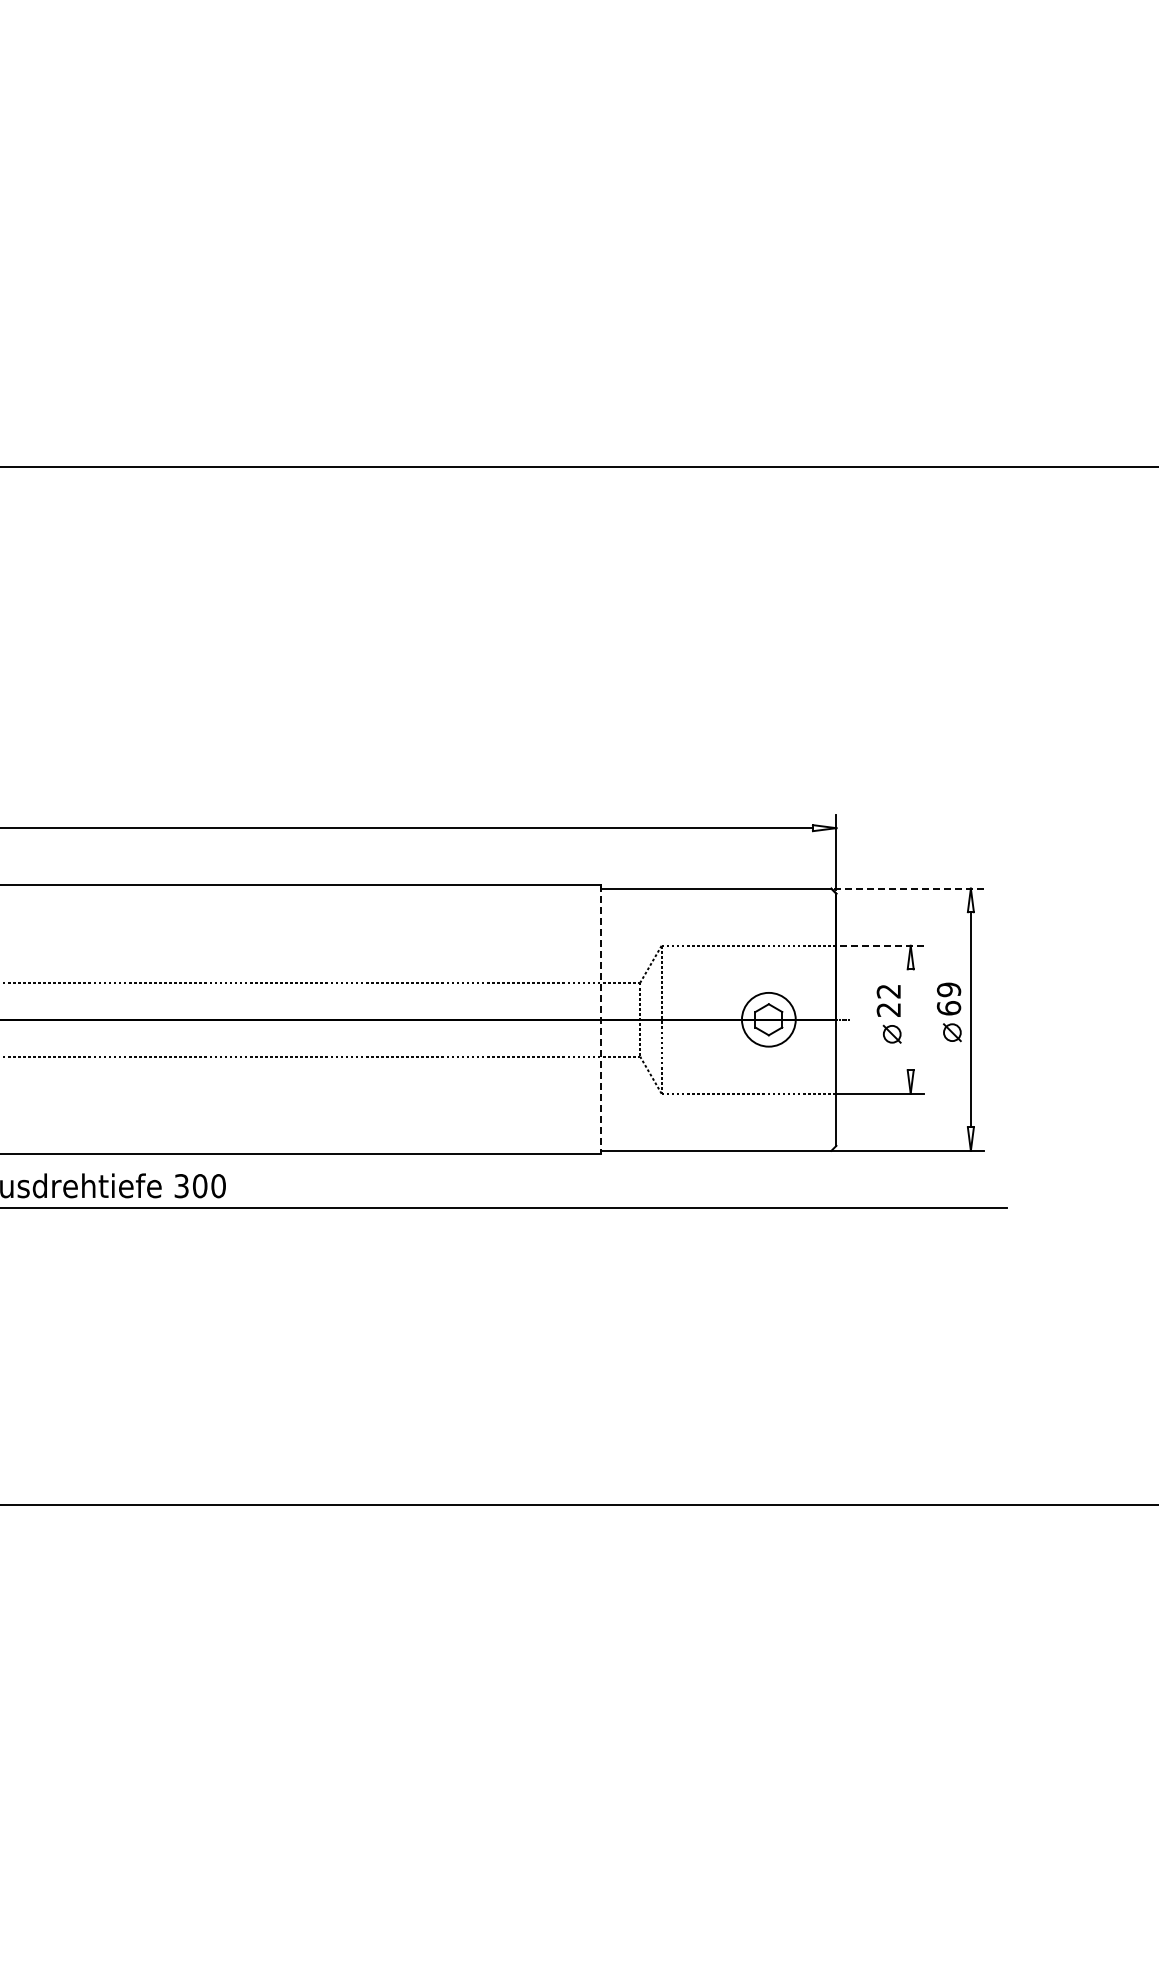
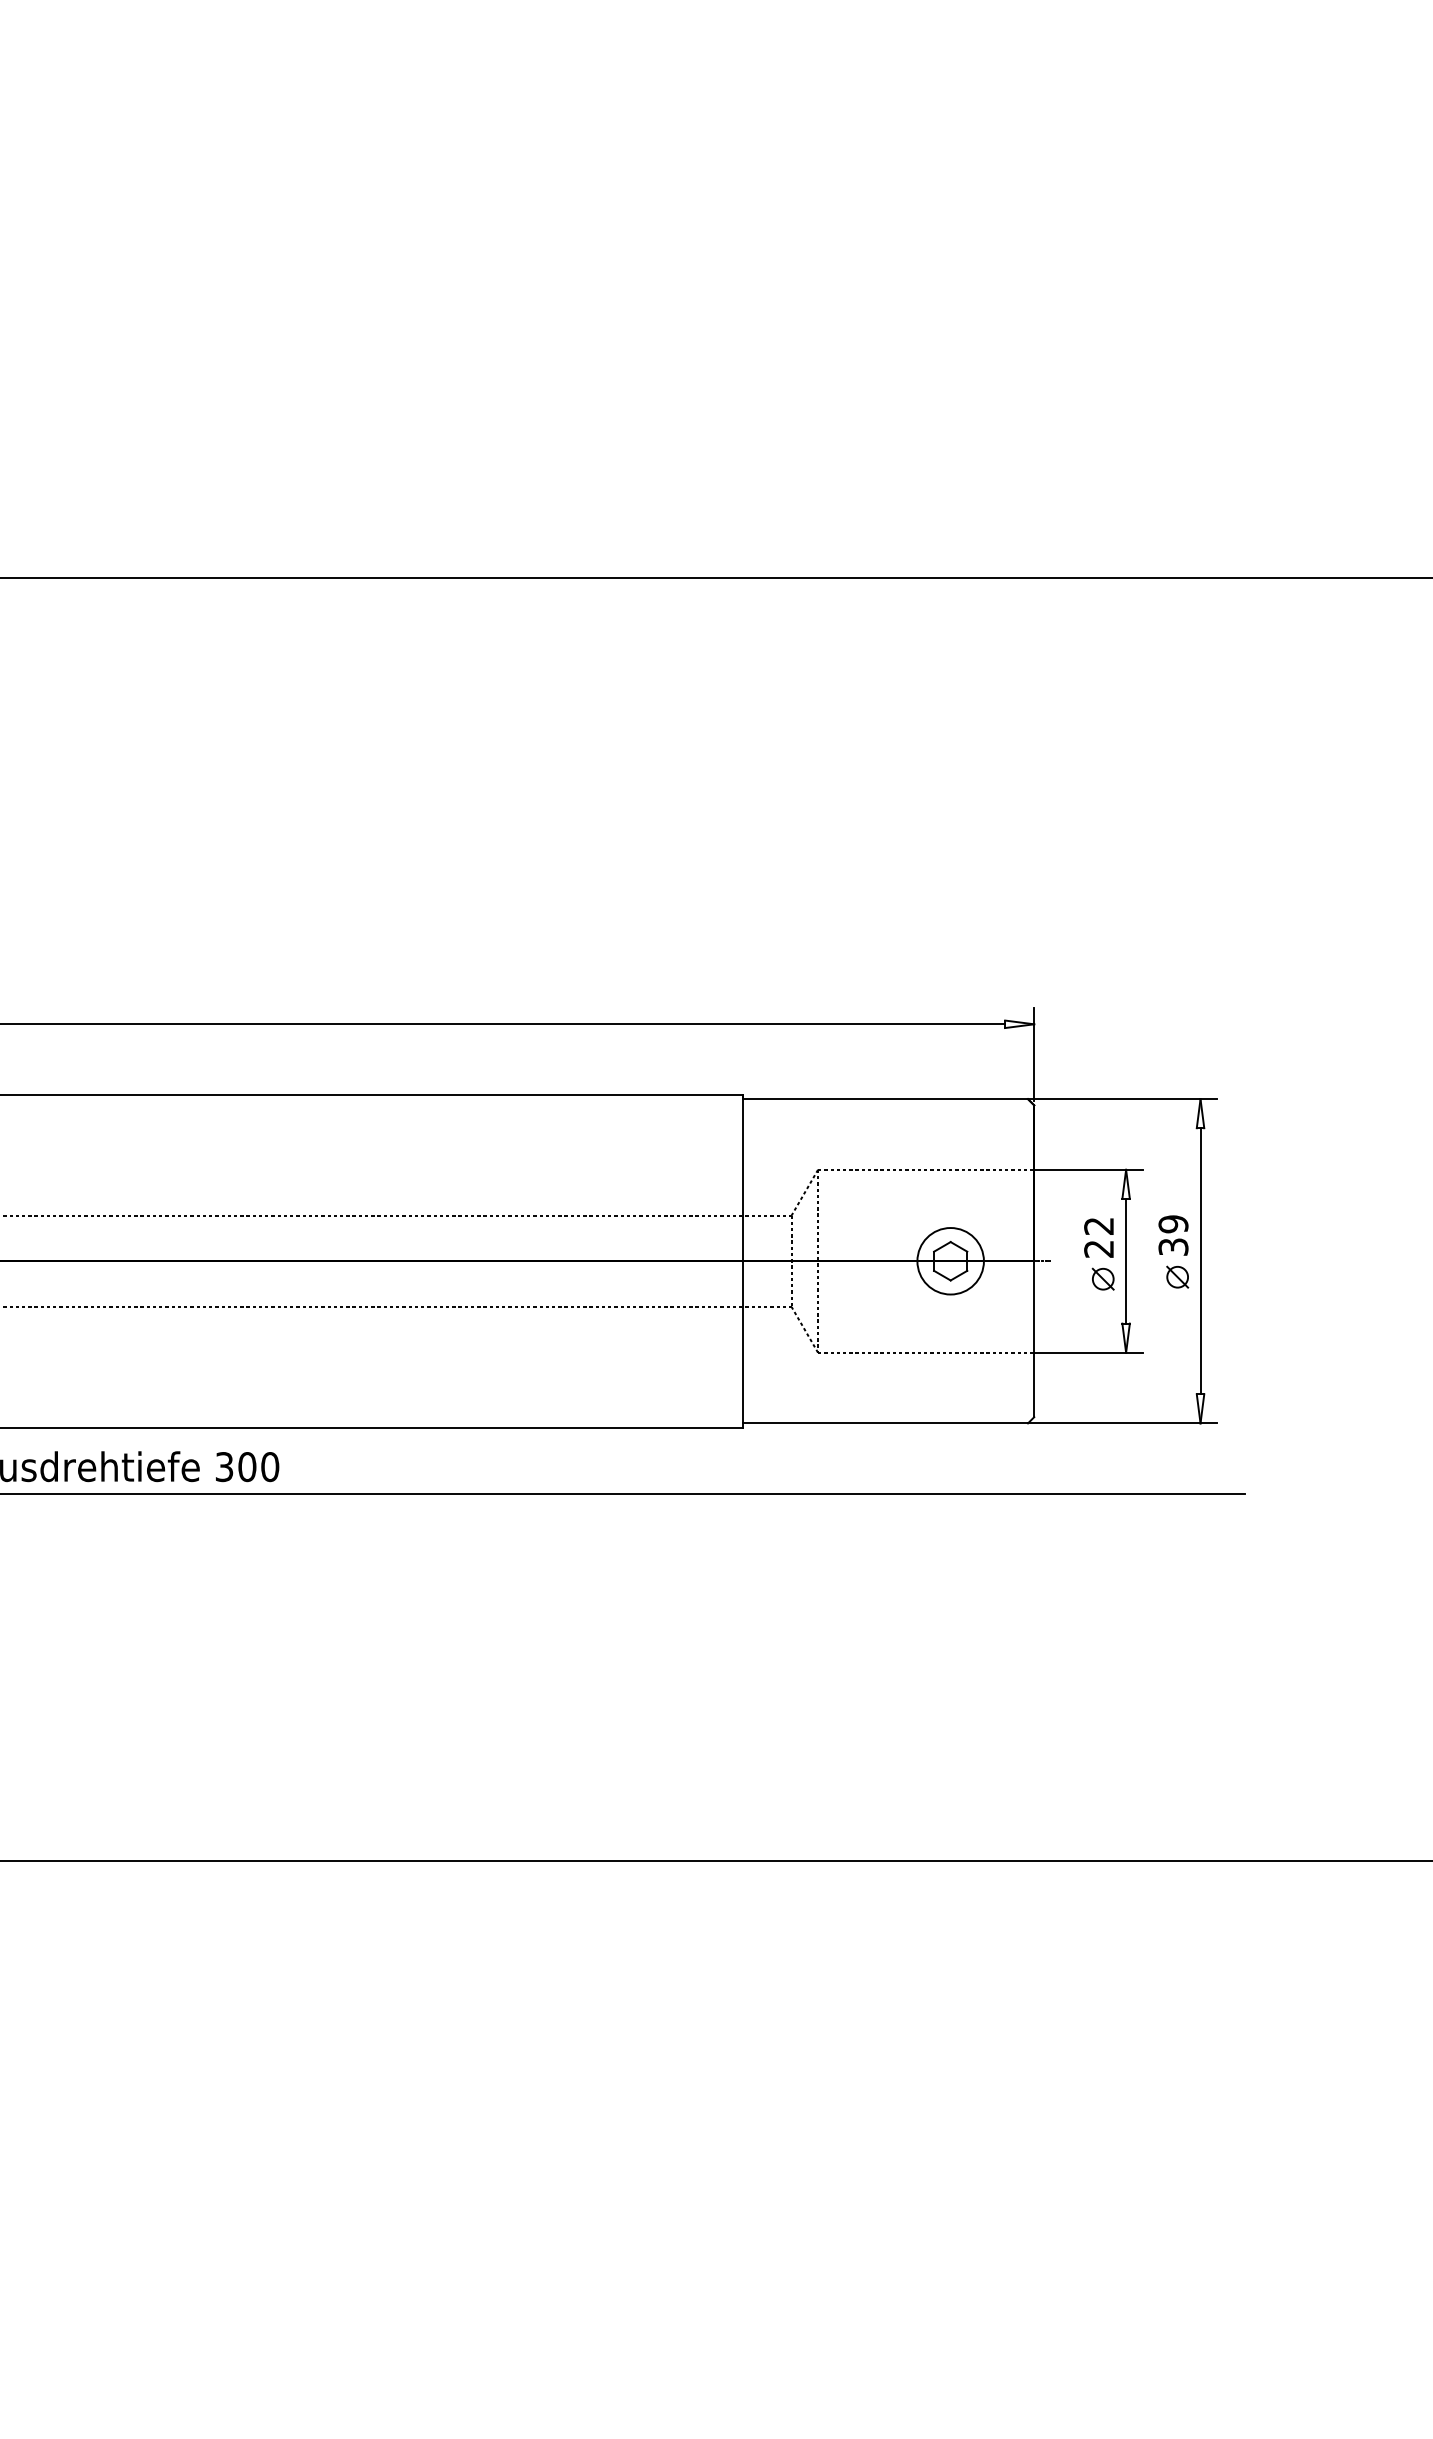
line: (907, 888) -> (1122, 1098), dashed -> solid
line: (880, 945) -> (1088, 1169), dashed -> solid
text: (948, 1008) -> (1172, 1247), 69 -> 39
line: (910, 1019) -> (1125, 1260), added
line: (601, 1020) -> (743, 1262), dashed -> solid

